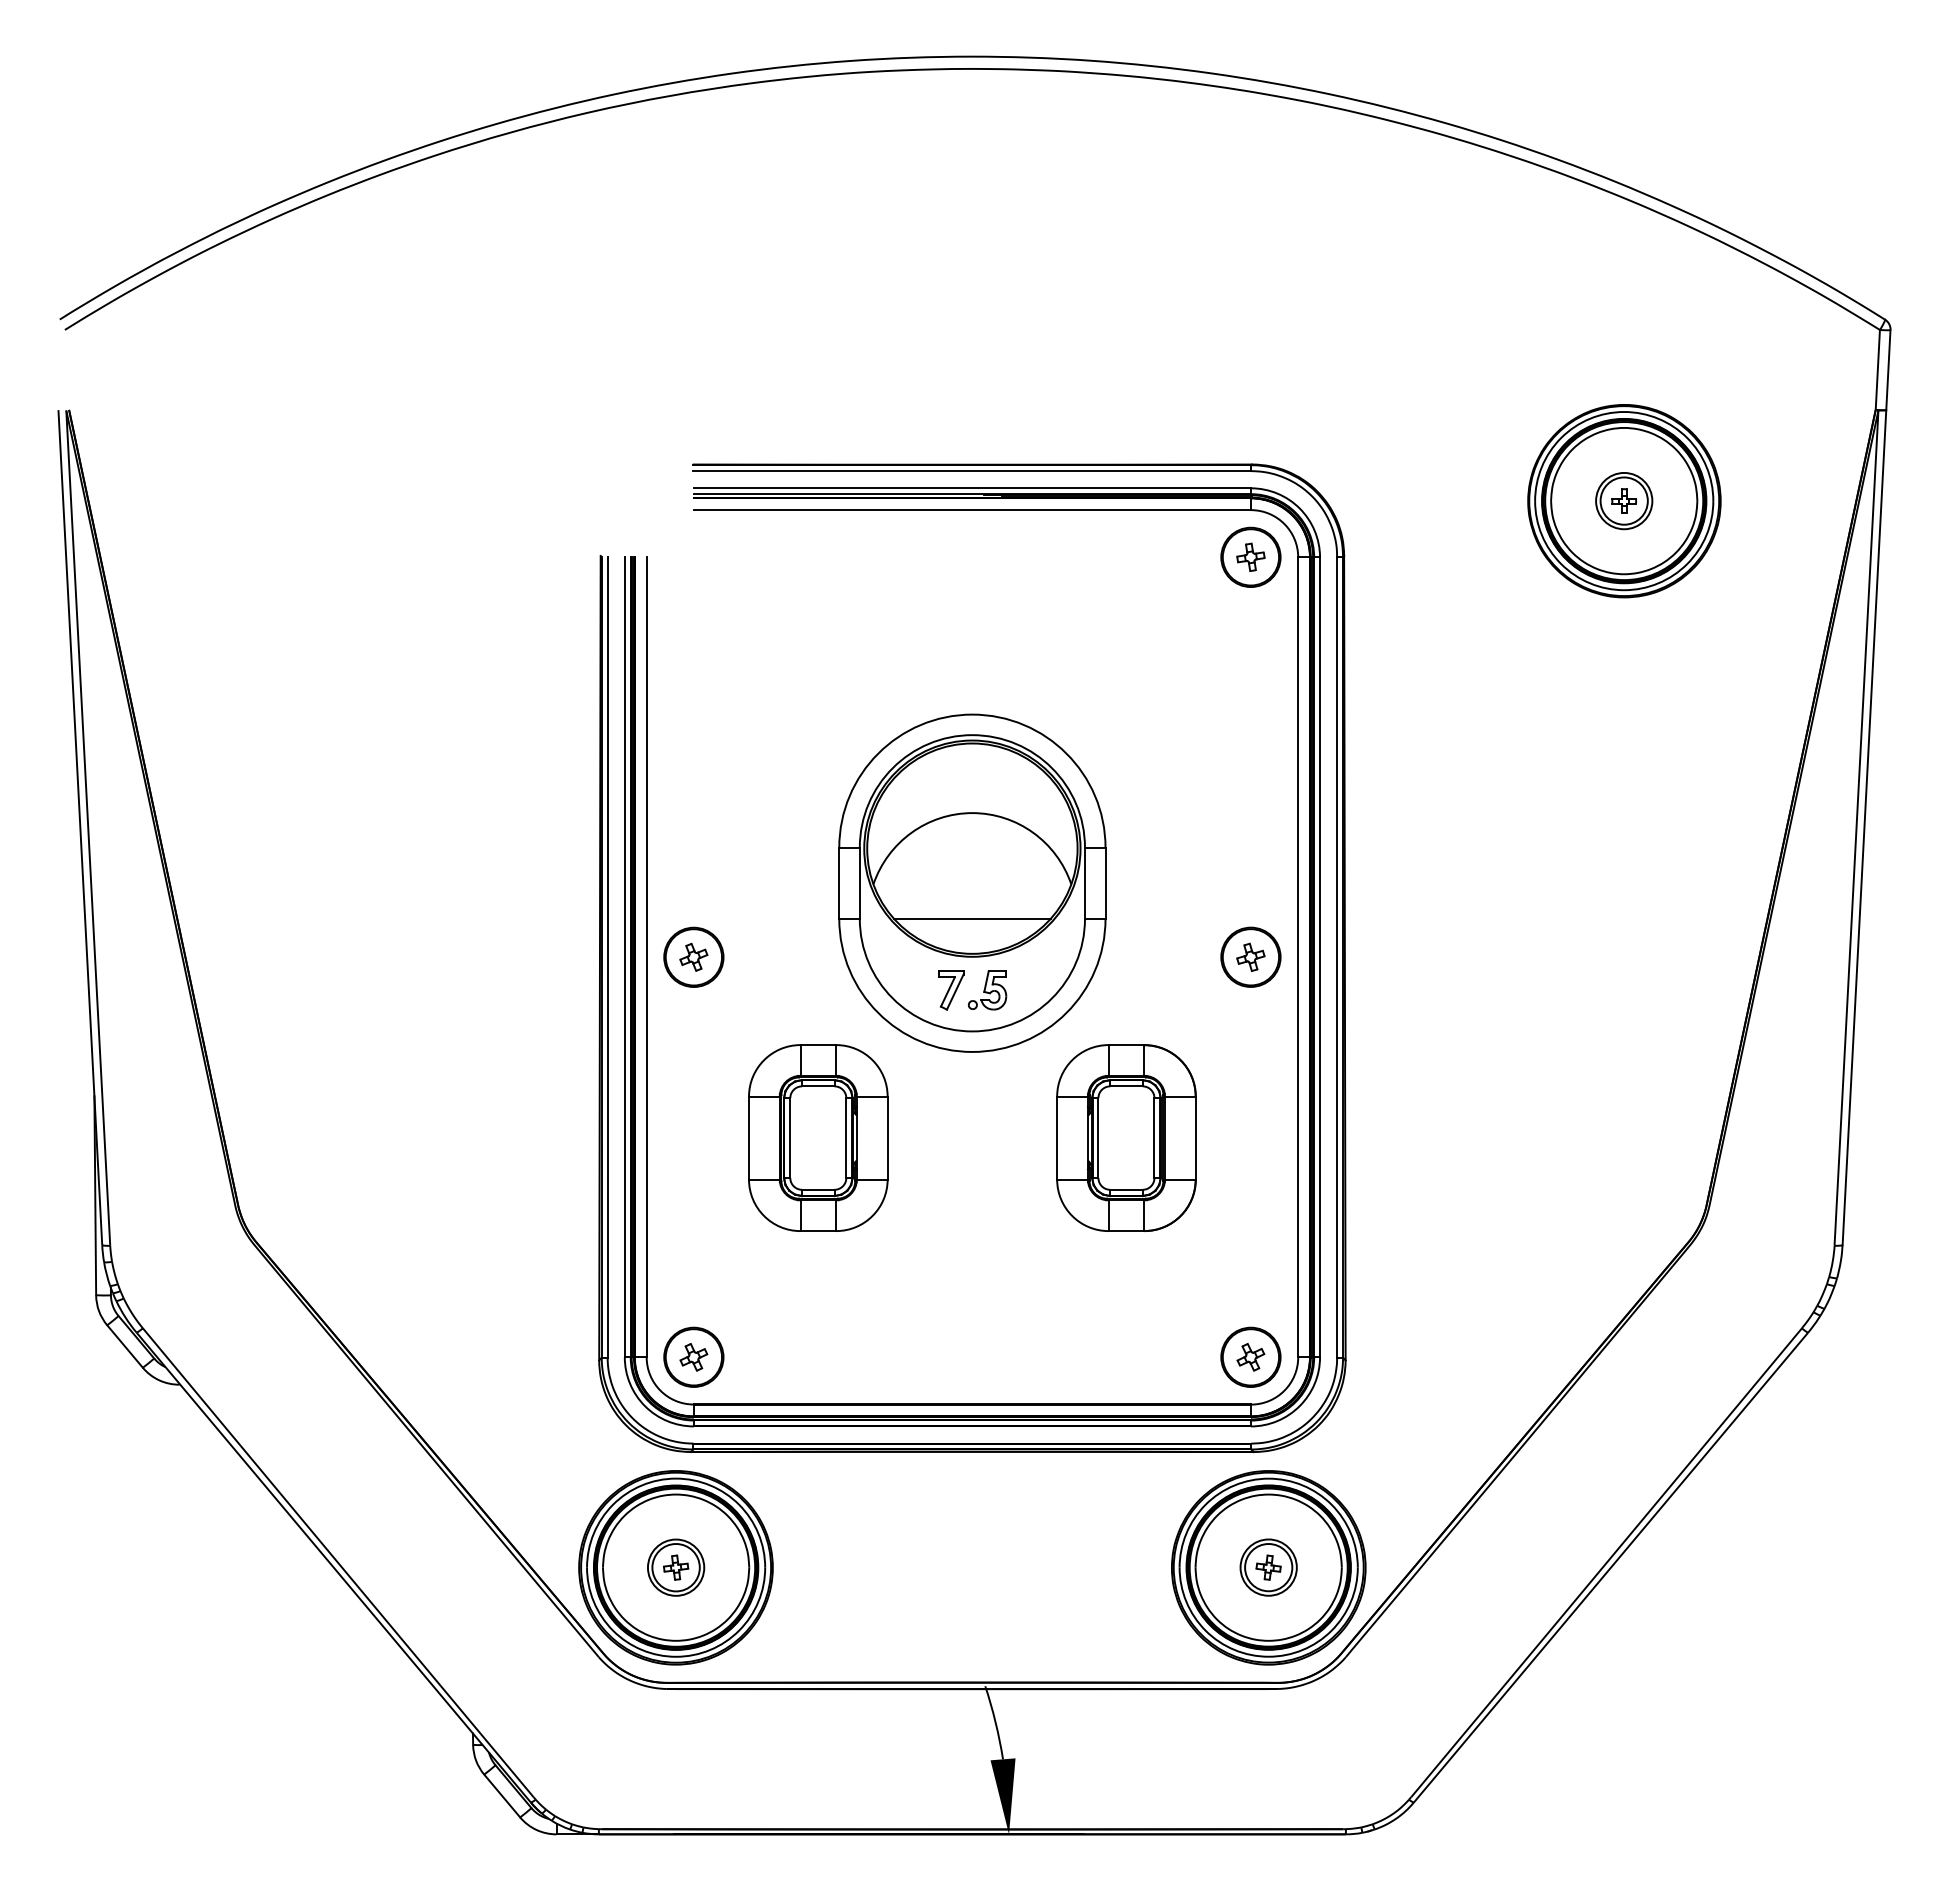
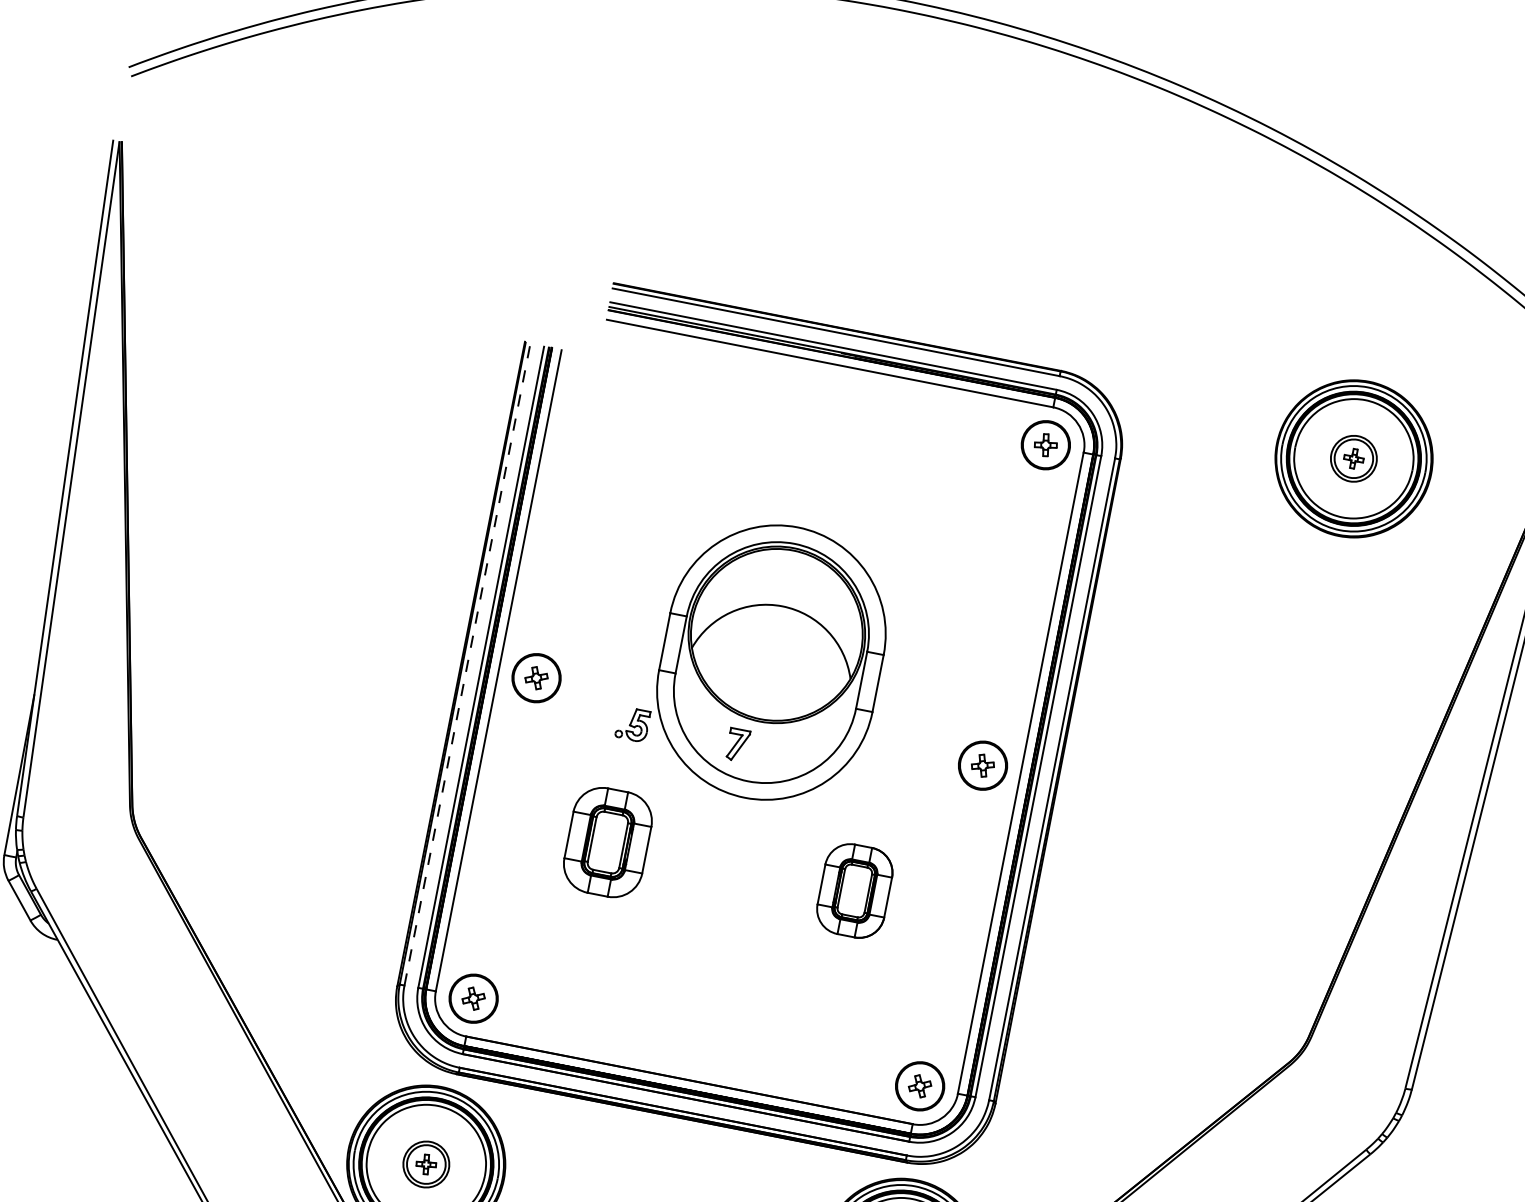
line: (972, 918) -> (765, 690), removed
line: (607, 956) -> (467, 663), solid -> dashed
part: (987, 990) -> (632, 724), moved
part: (818, 1137) -> (608, 842), size x0.7
part: (1126, 1137) -> (854, 890), size x0.6

